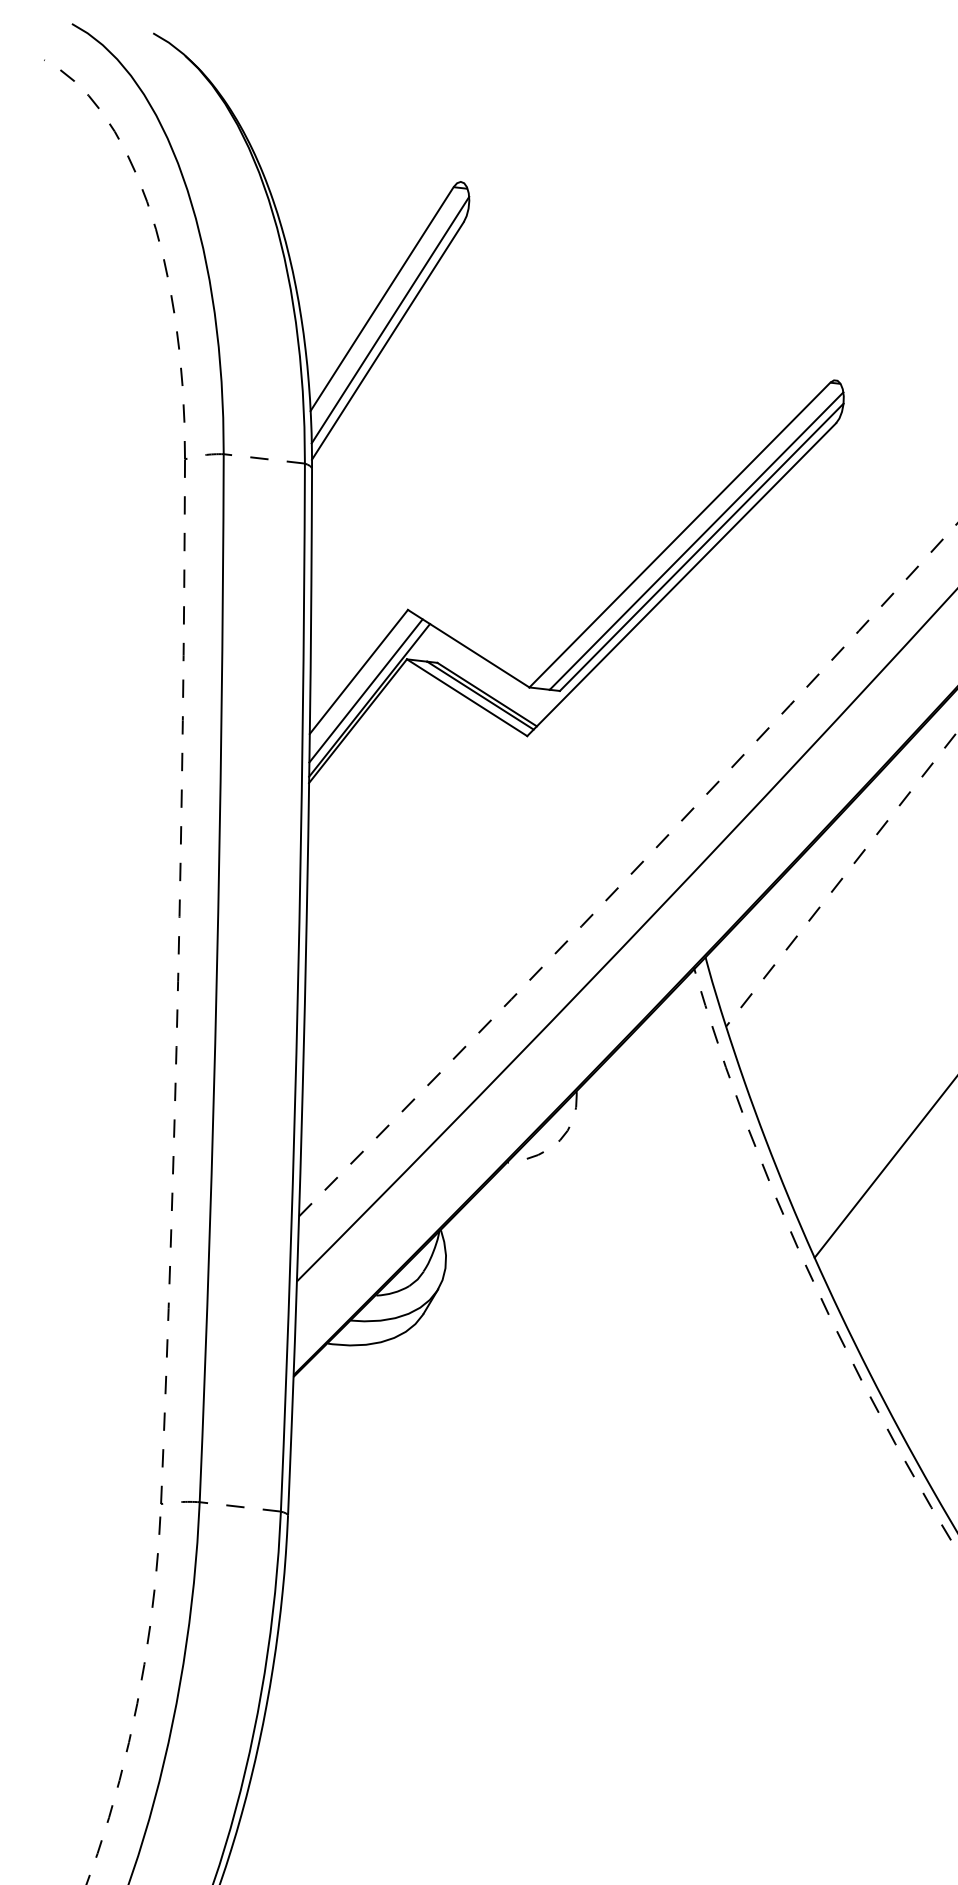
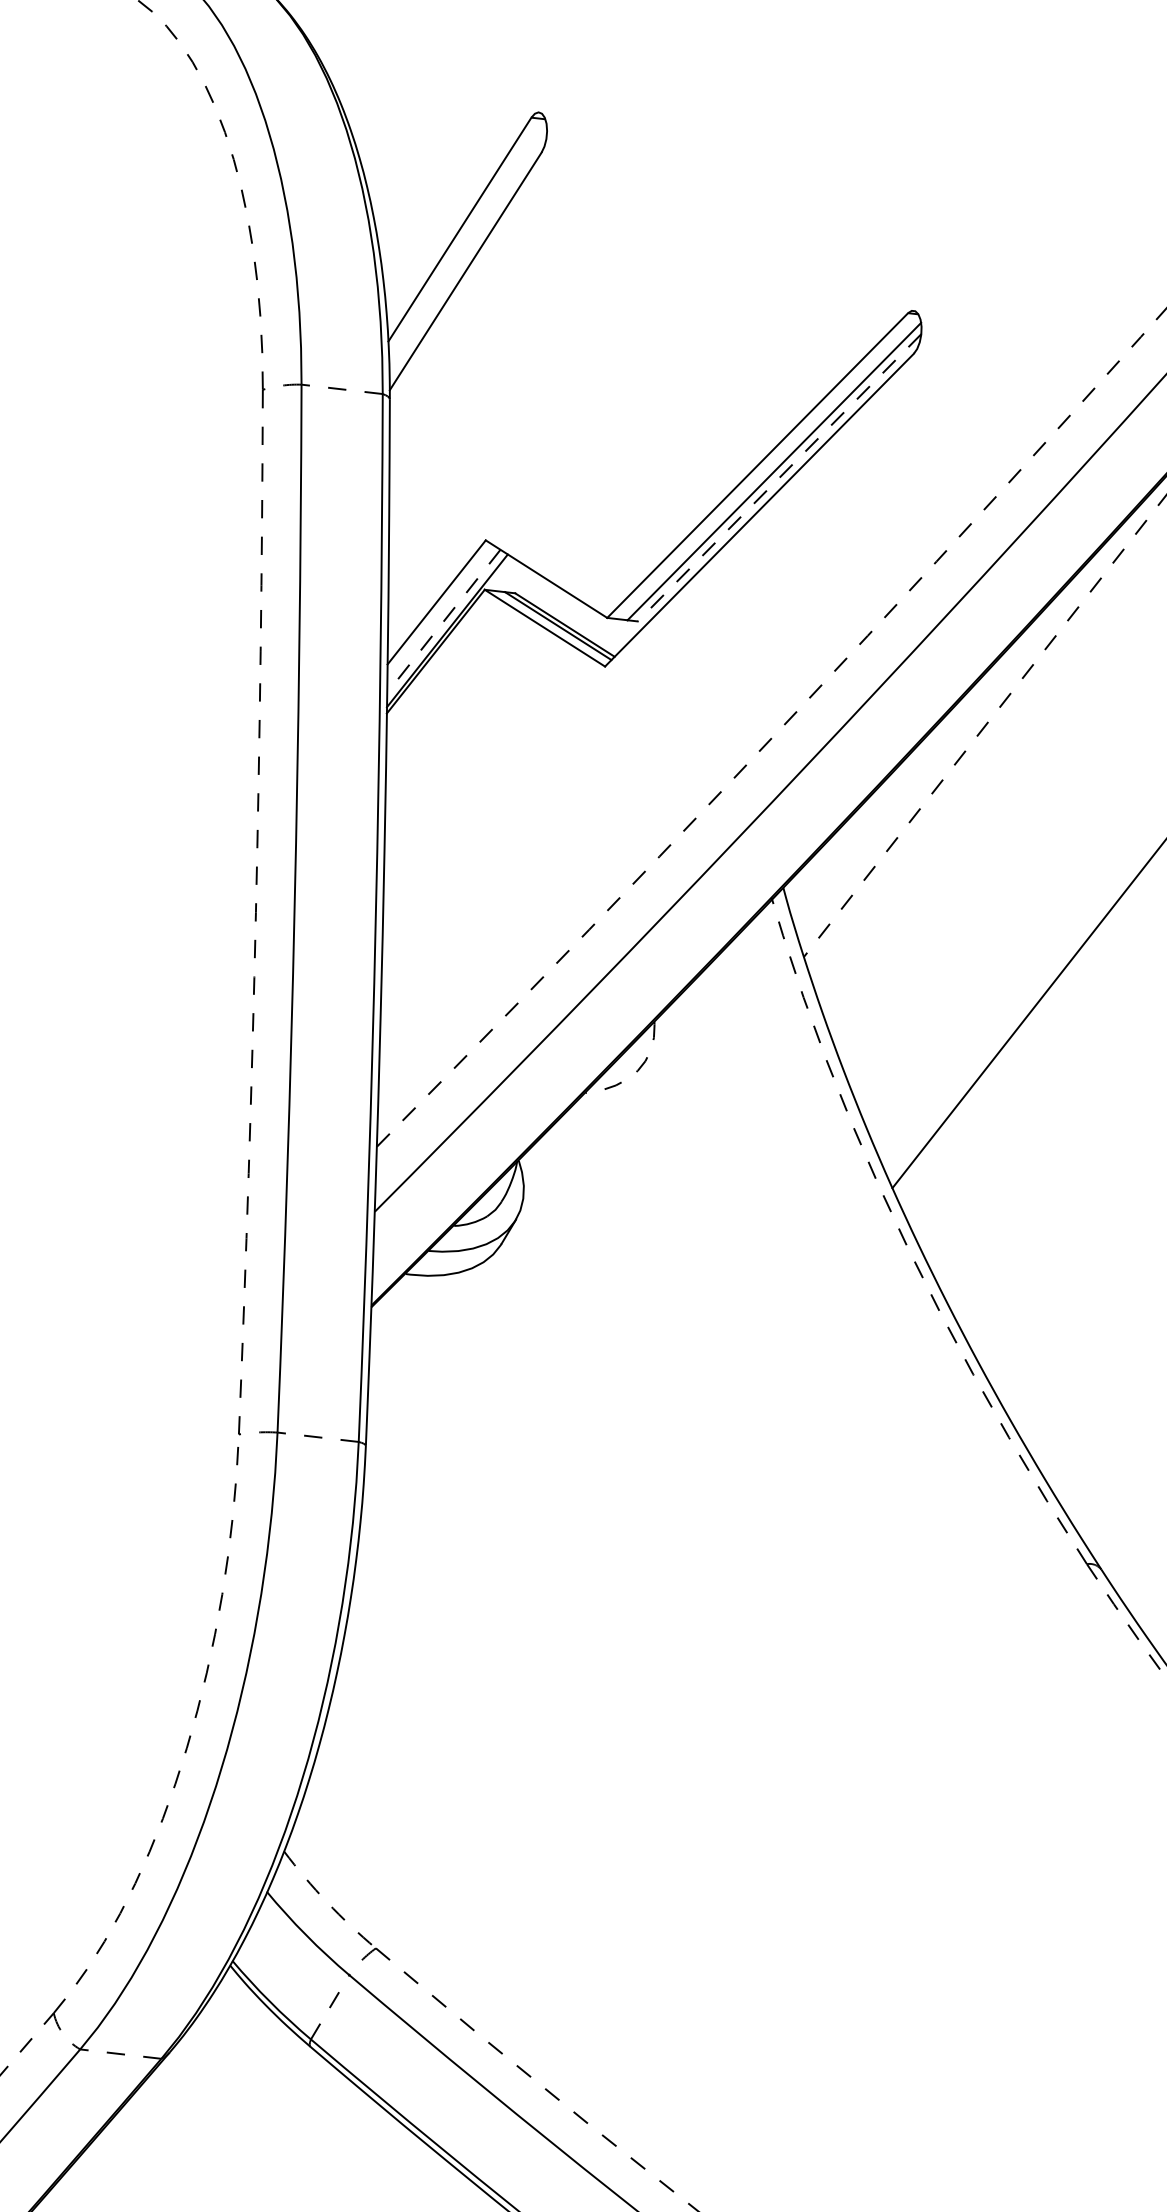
line: (390, 320) -> (468, 250), removed
line: (701, 547) -> (779, 477), solid -> dashed
line: (365, 691) -> (443, 621), solid -> dashed

